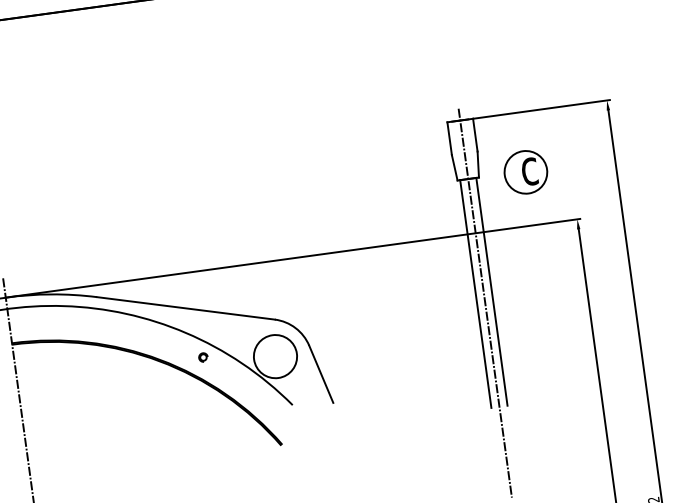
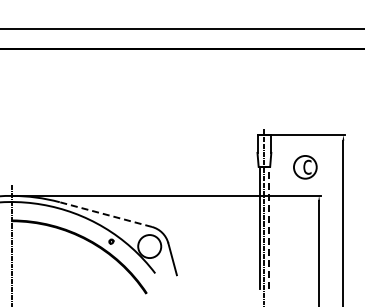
part: (526, 172) -> (305, 167), moved
line: (491, 290) -> (268, 227), solid -> dashed
line: (185, 308) -> (105, 214), solid -> dashed

